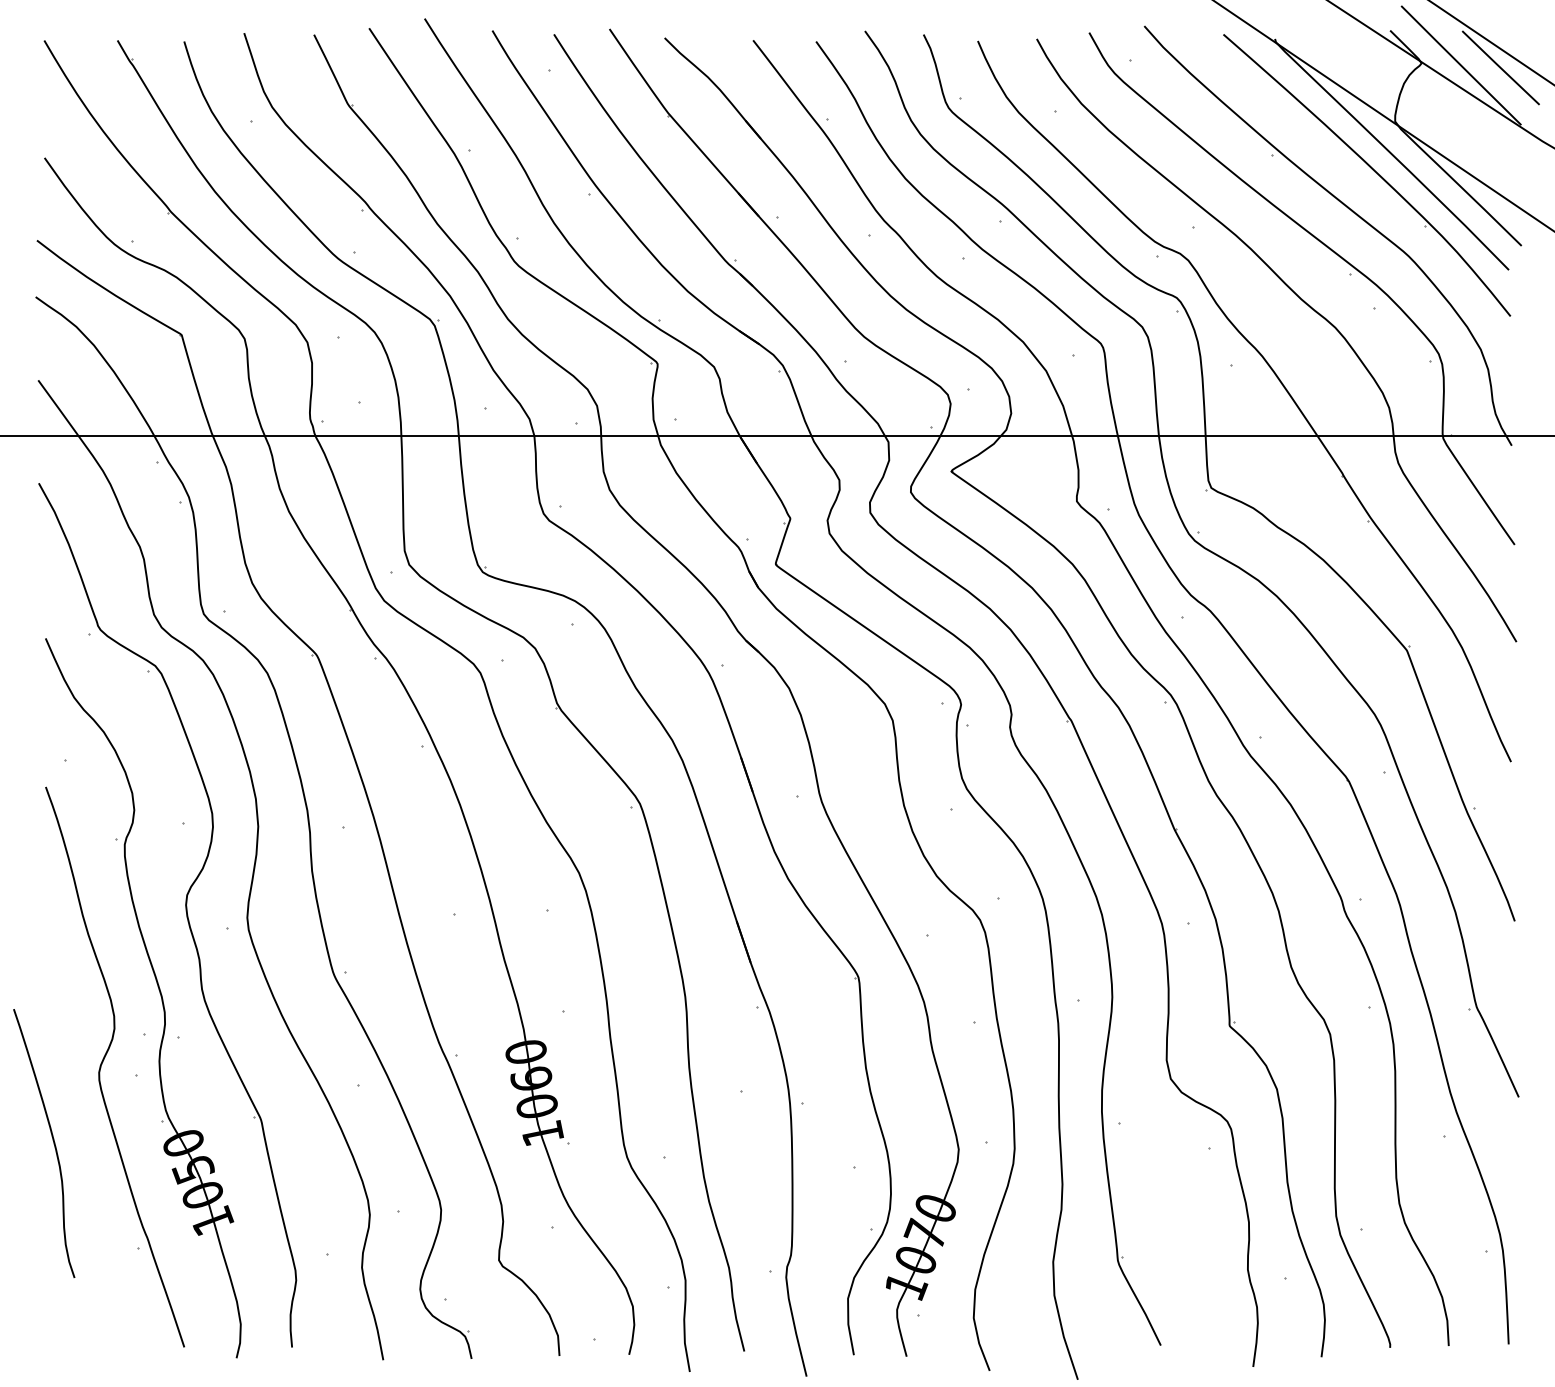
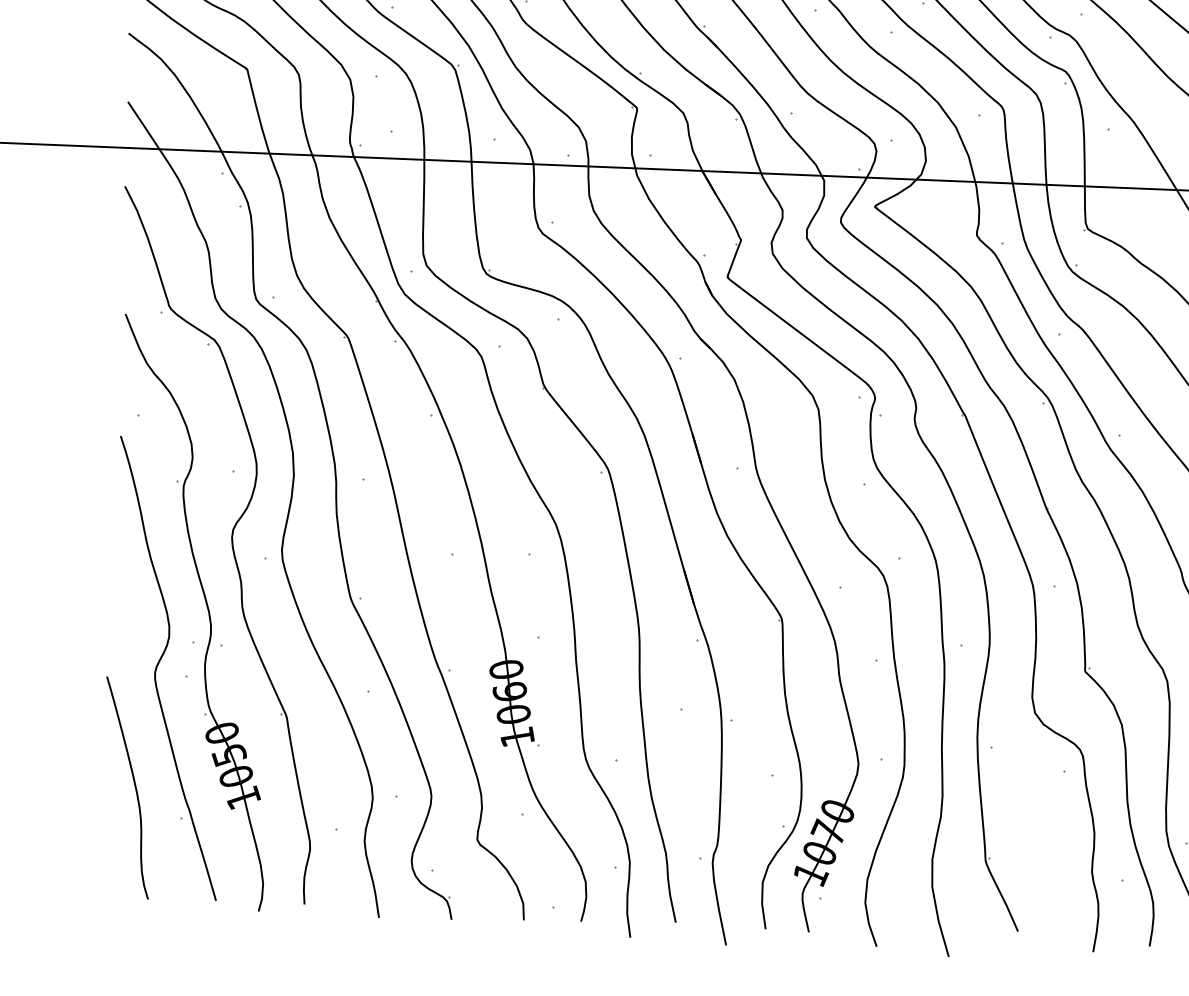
curve: (52, 1140) -> (134, 785), moved

